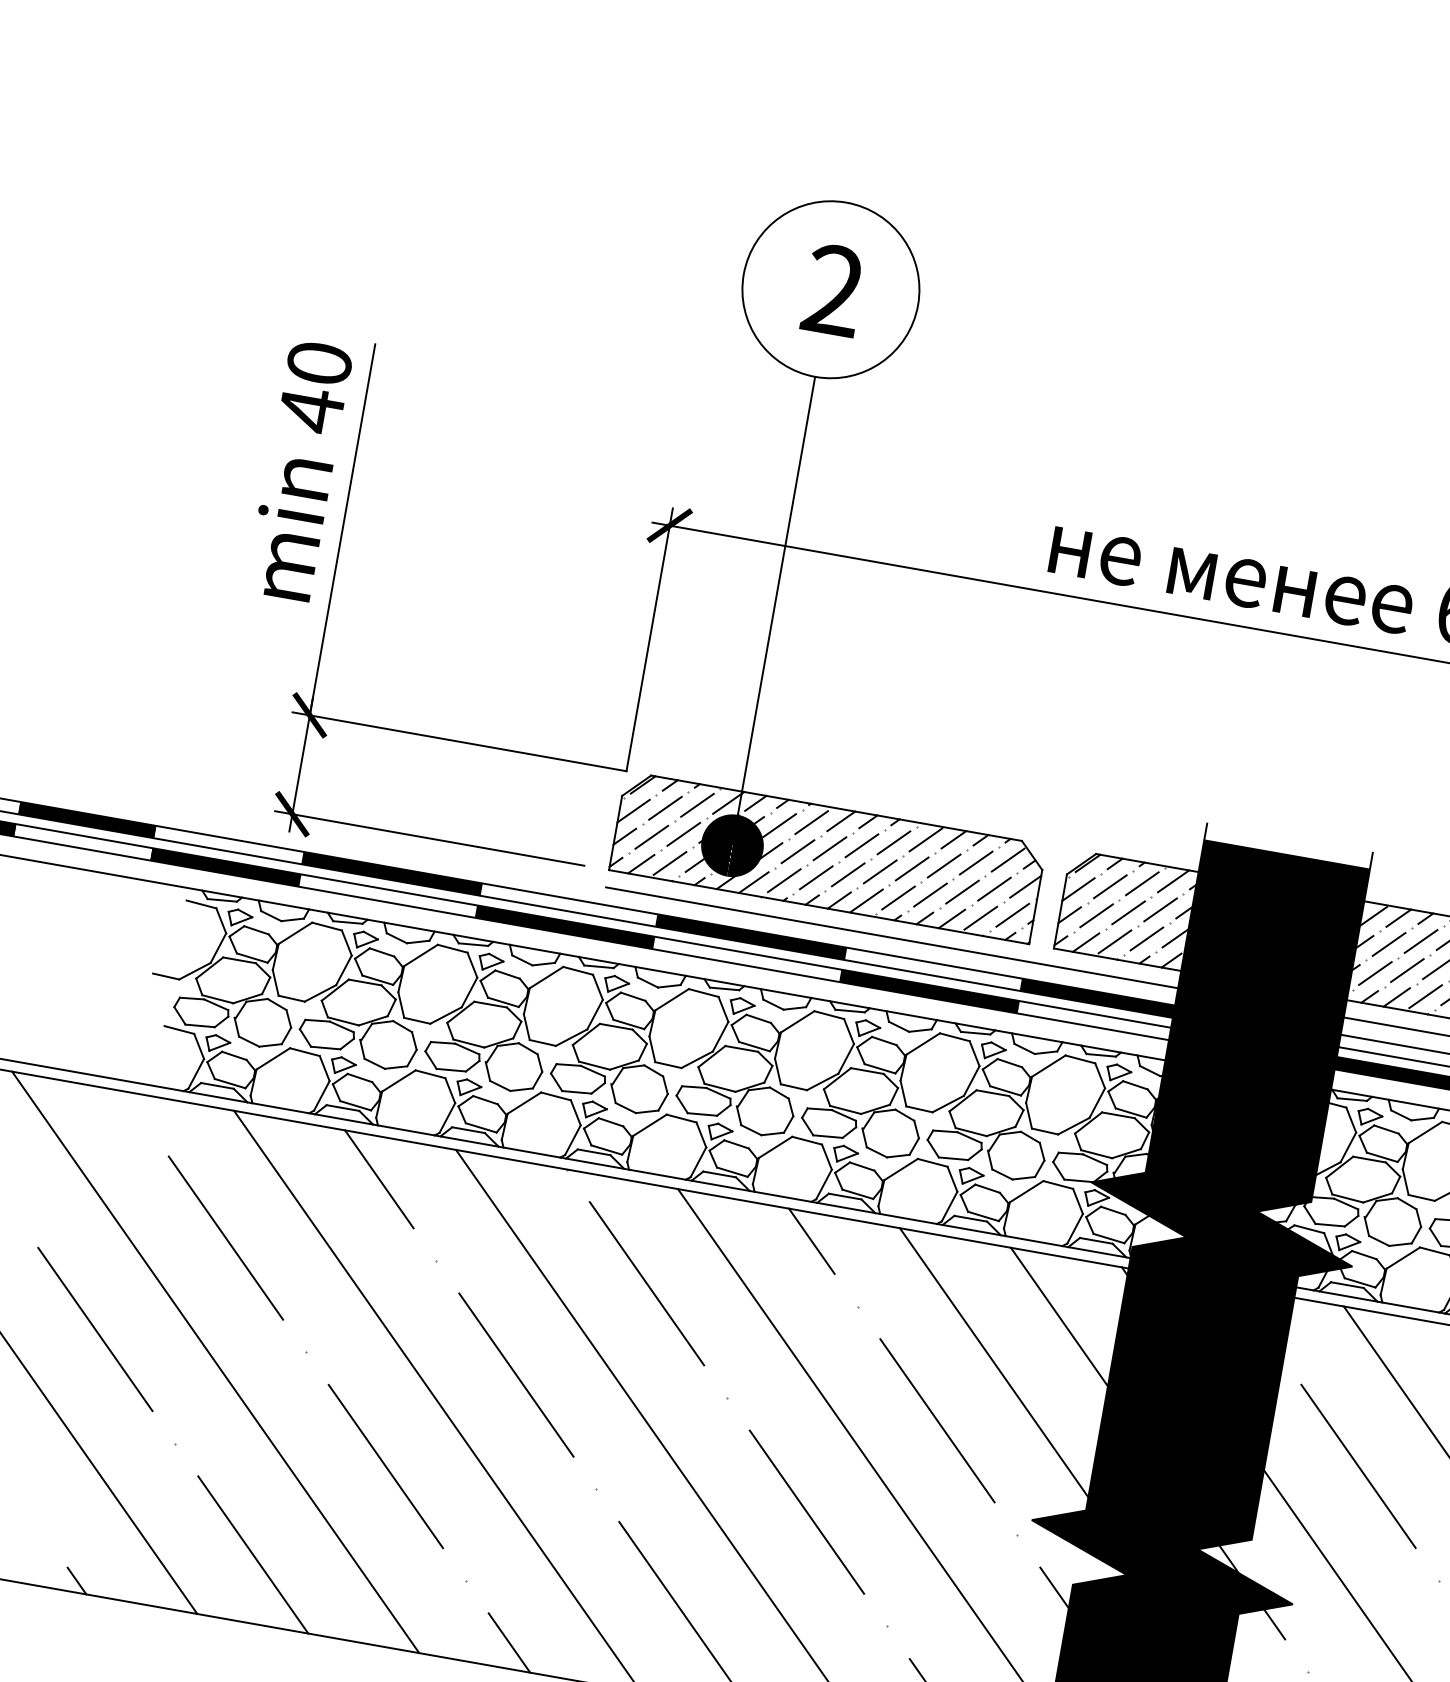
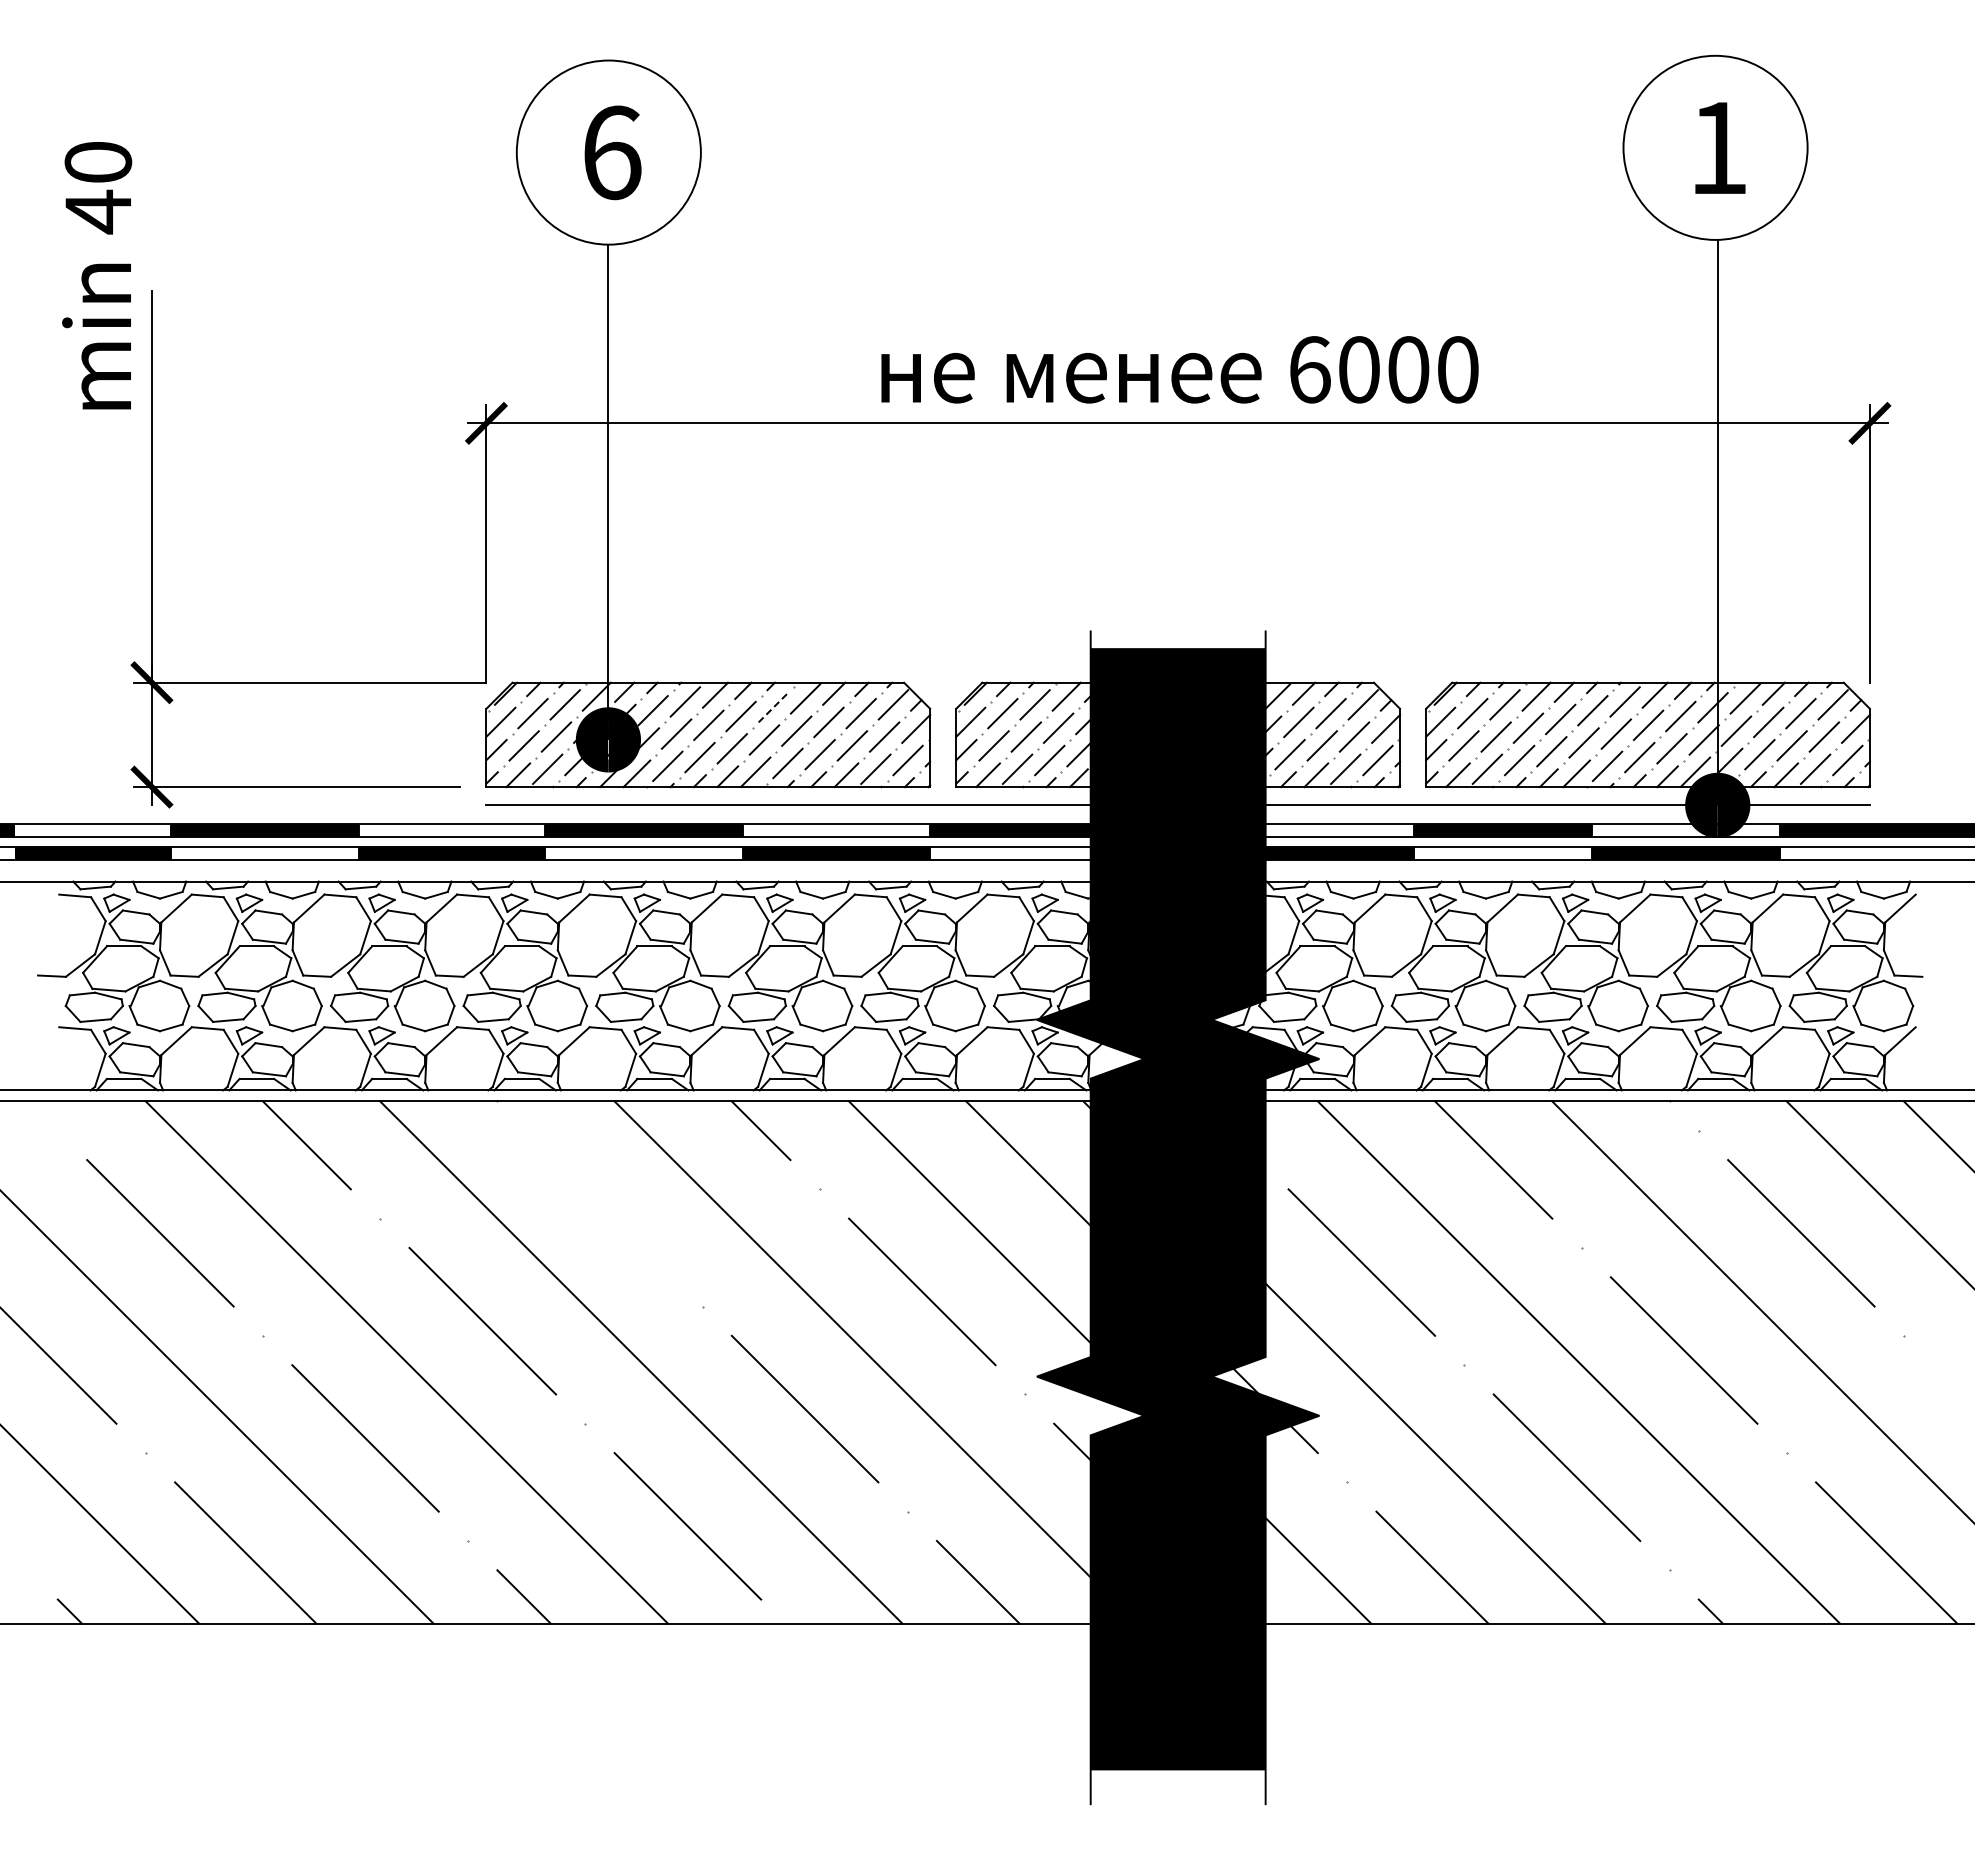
text: (834, 290) -> (612, 152), 2 -> 6
text: (299, 470) -> (97, 275), moved
line: (894, 842) -> (773, 707), solid -> dashed
line: (646, 1283) -> (599, 1203), removed

